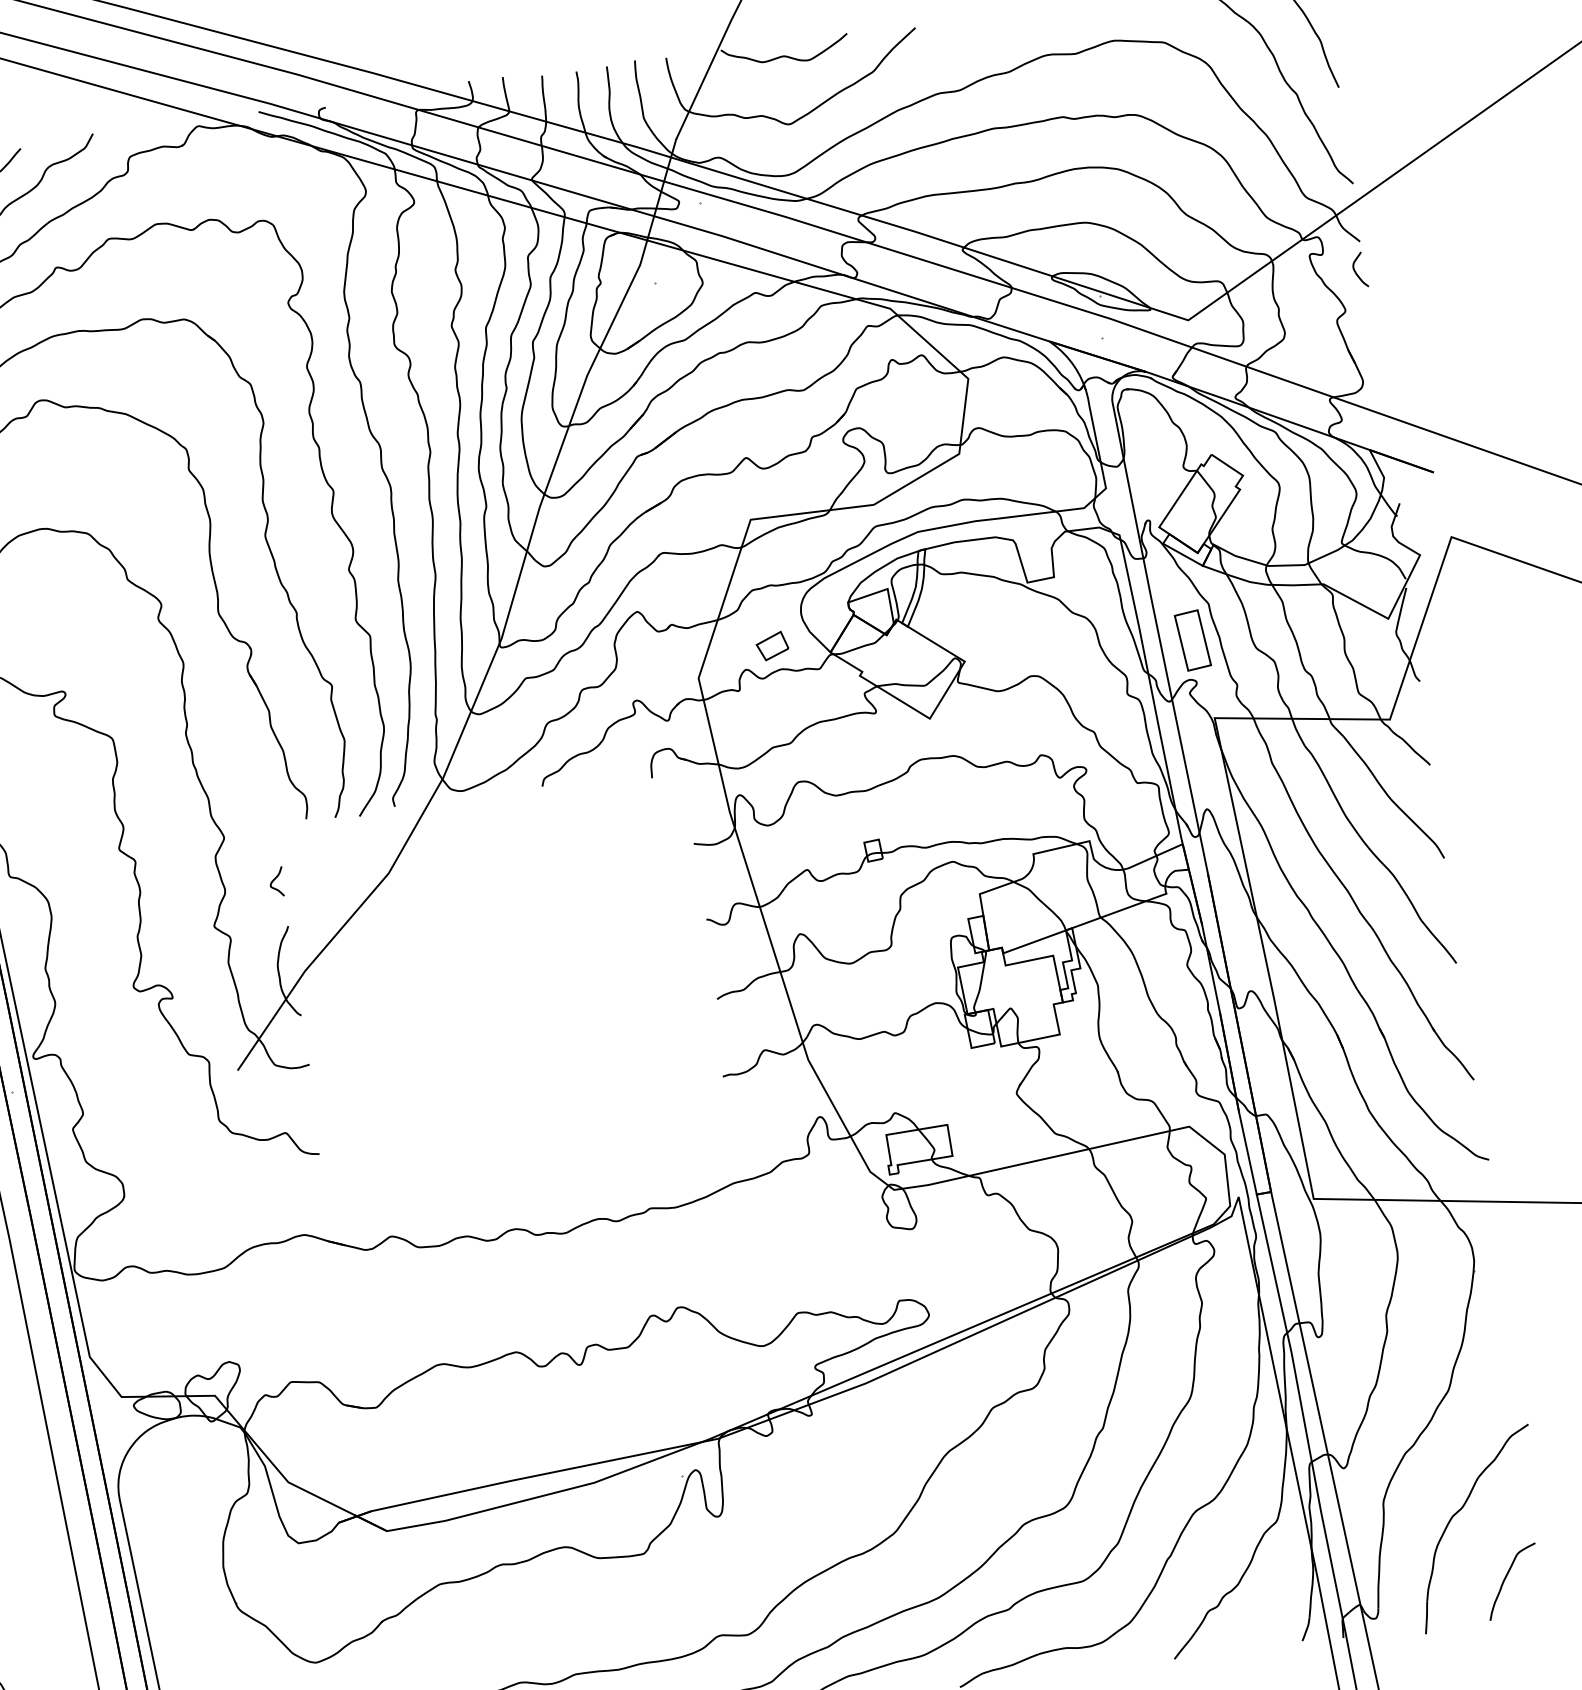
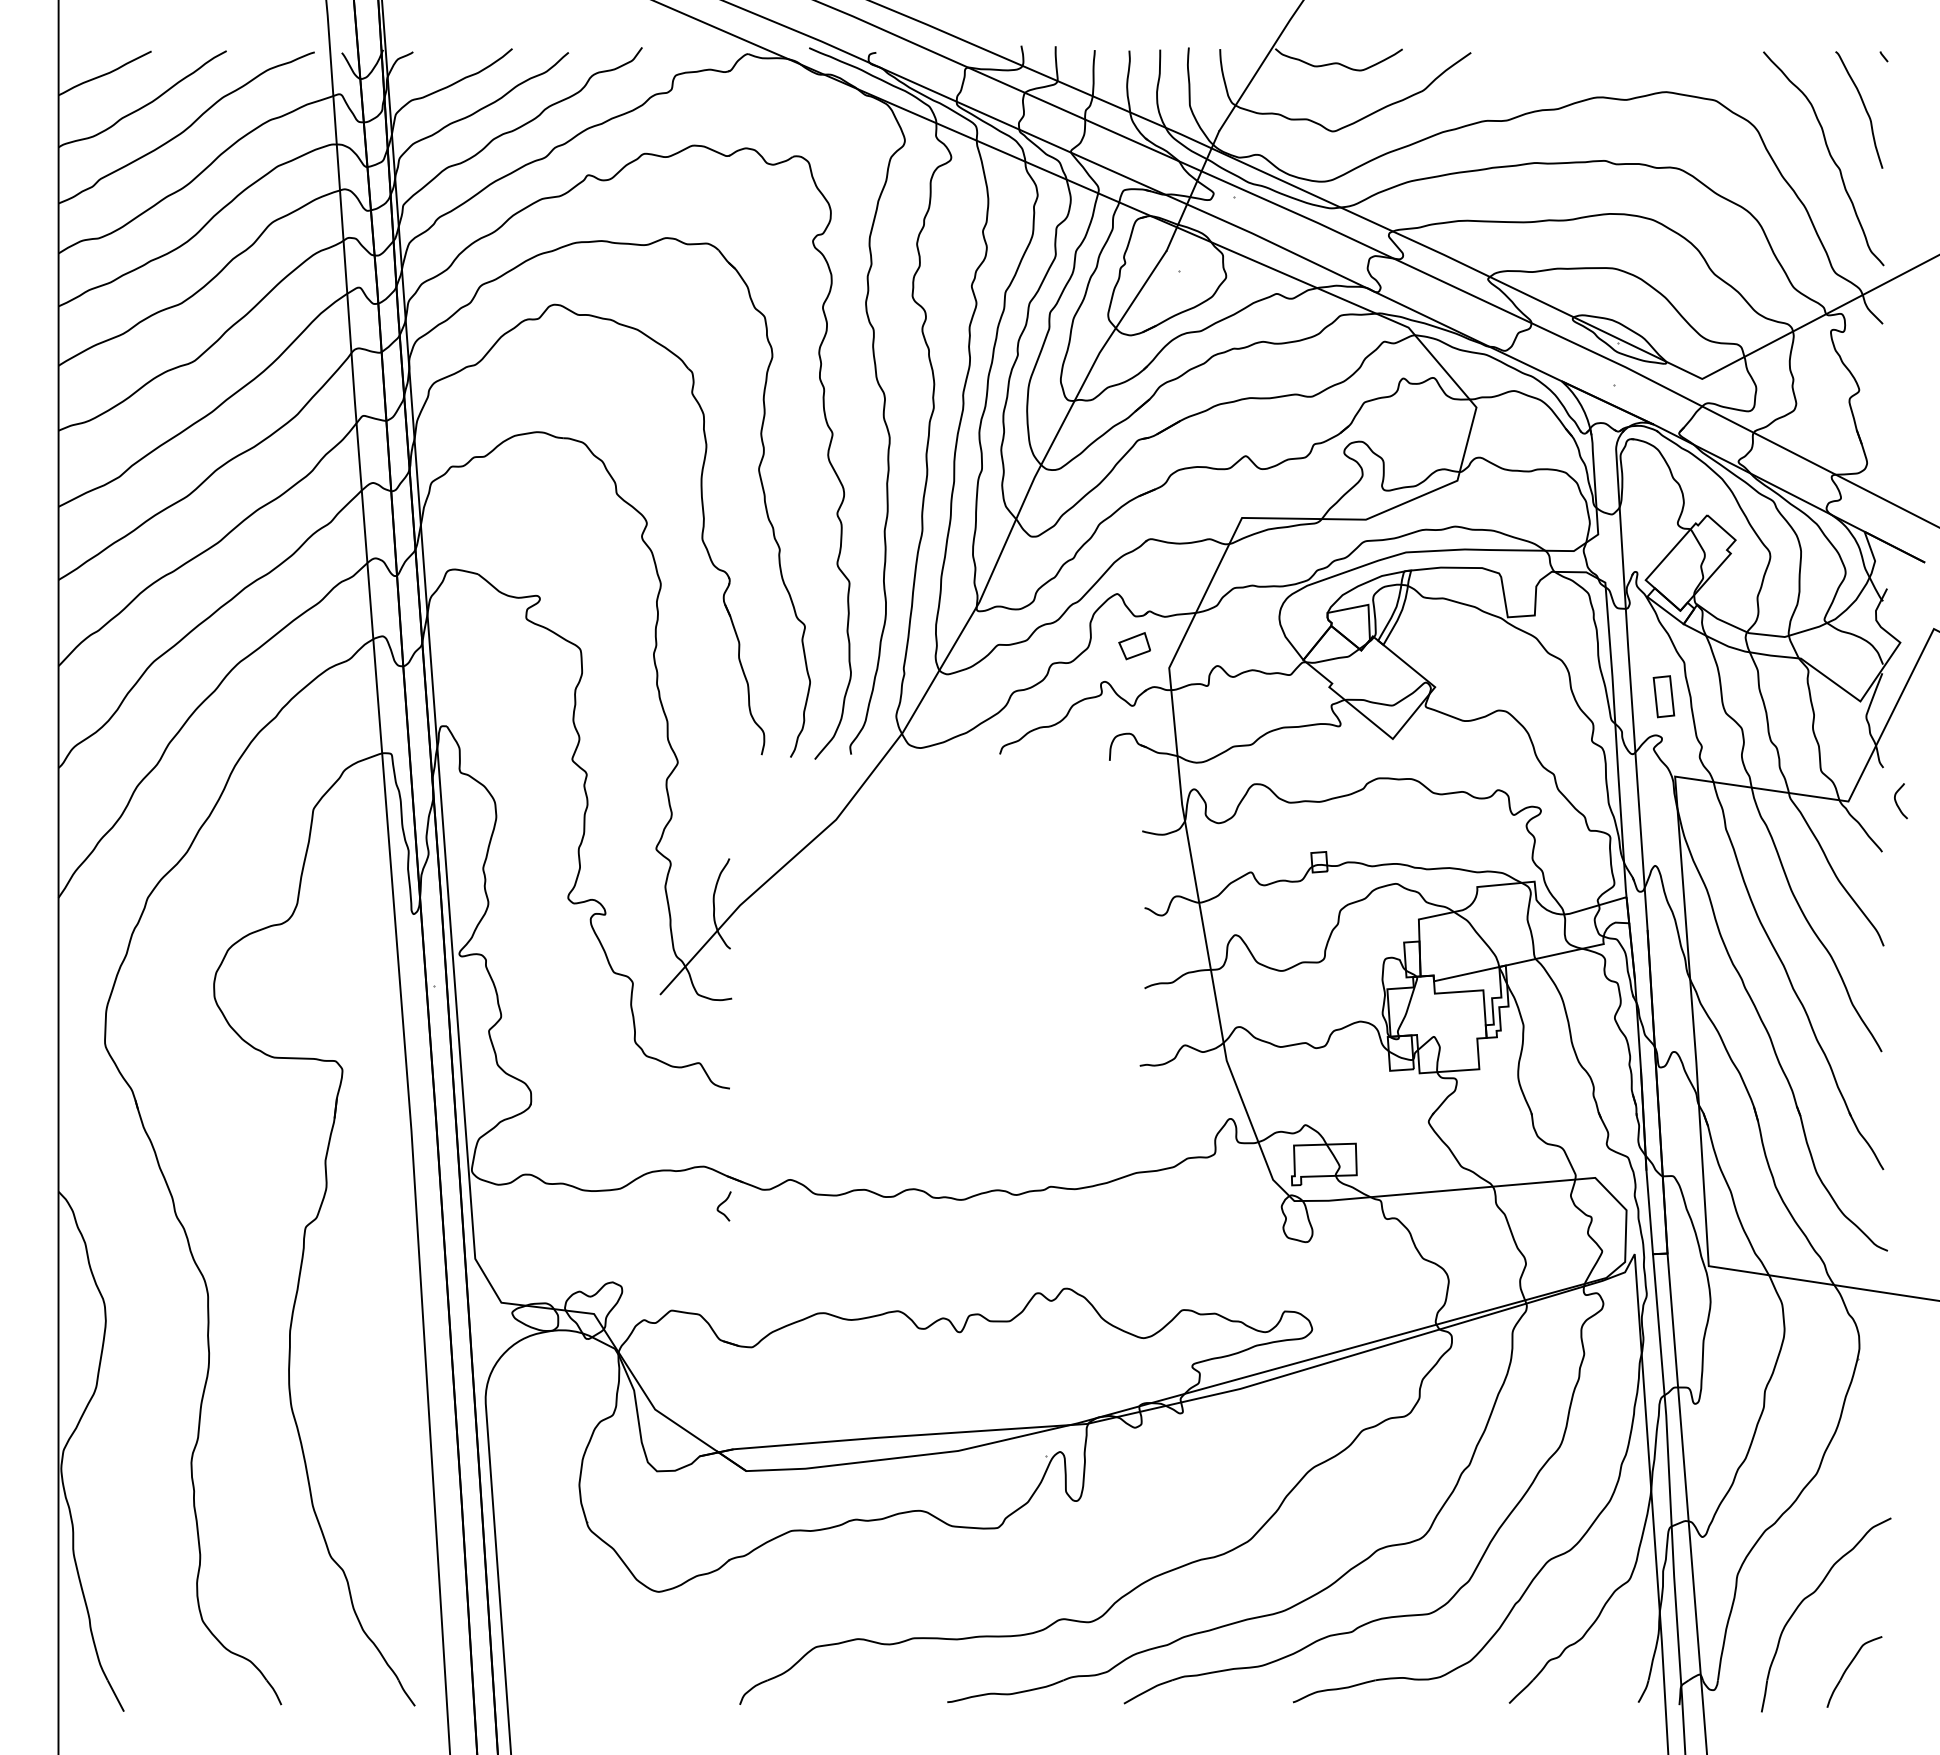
curve: (1356, 271) -> (1897, 802), moved
part: (1192, 640) -> (1663, 696), size x0.7
part: (772, 646) -> (1134, 646), moved
curve: (274, 880) -> (722, 1204), moved

